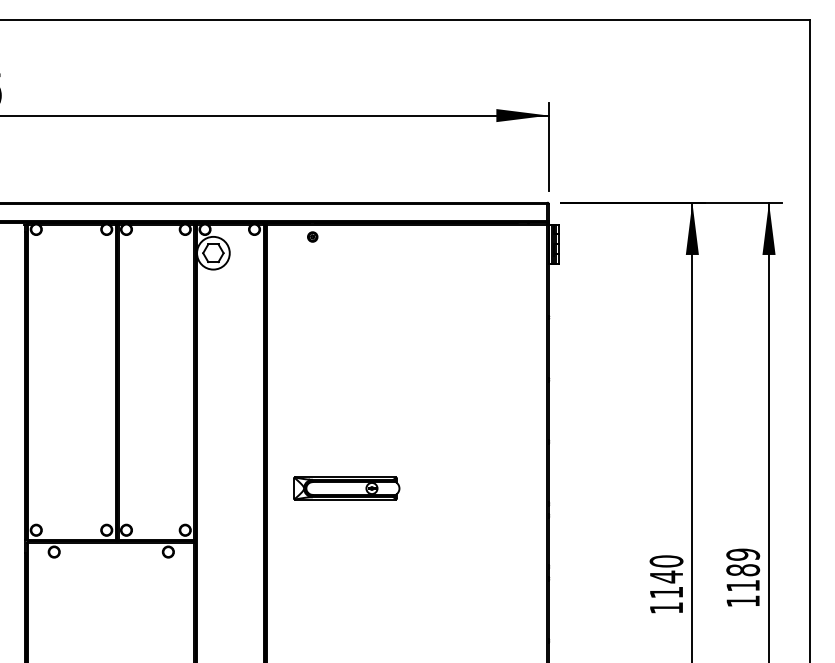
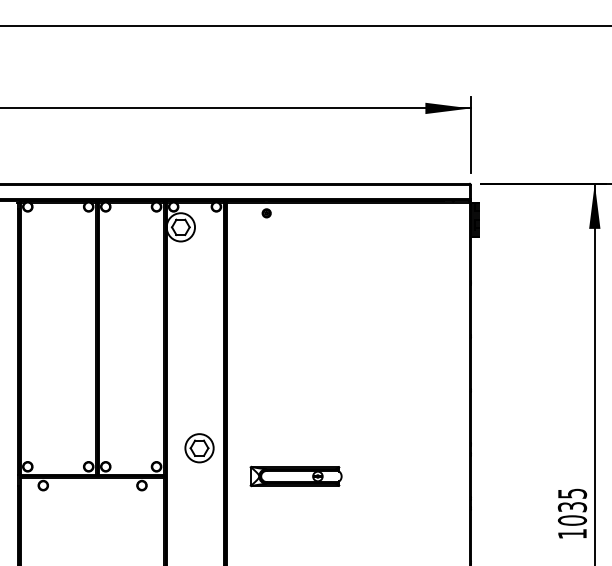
part: (346, 488) -> (295, 476), moved
part: (234, 508) -> (199, 447), added
text: (666, 576) -> (572, 506), 1140 -> 1035

